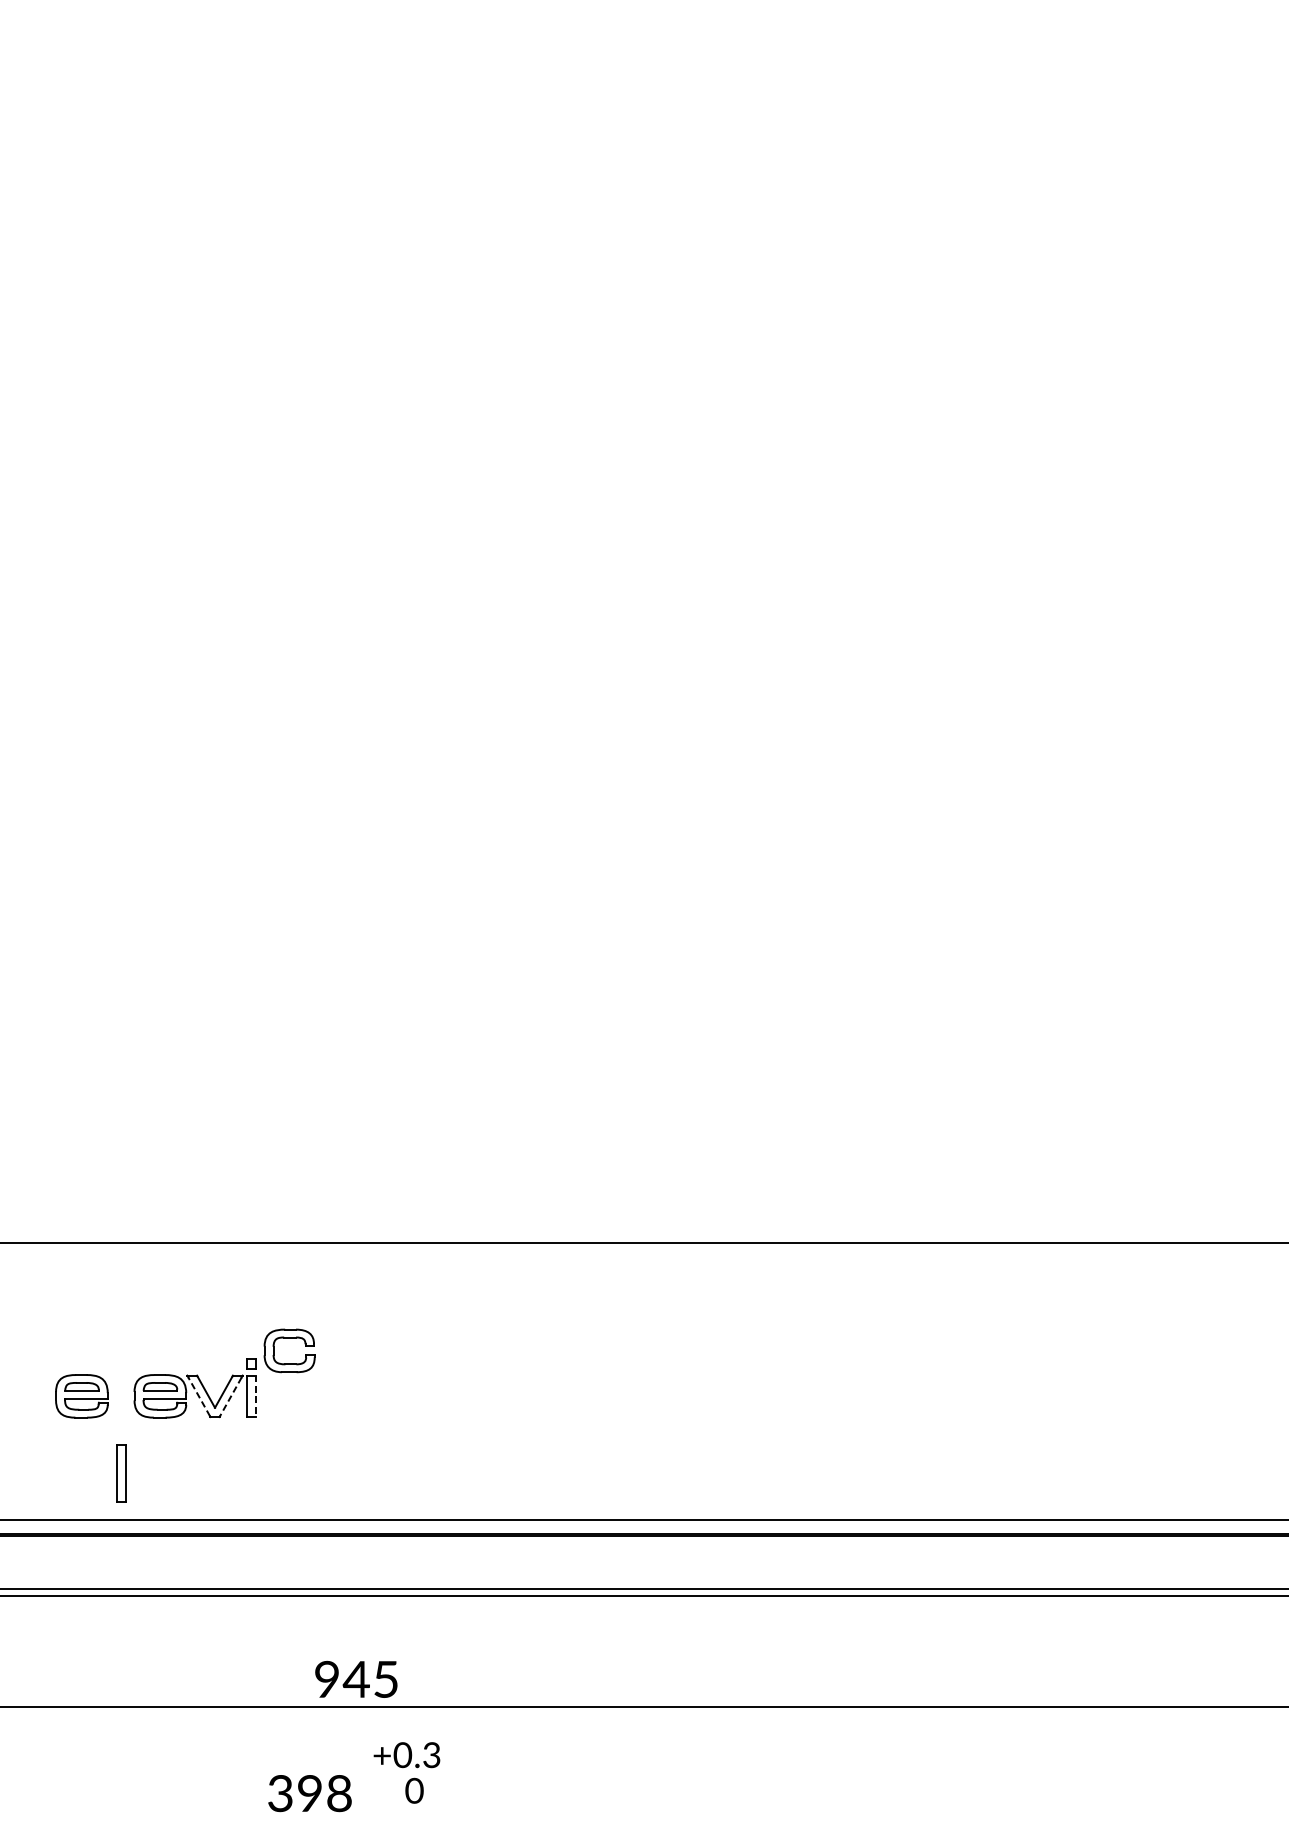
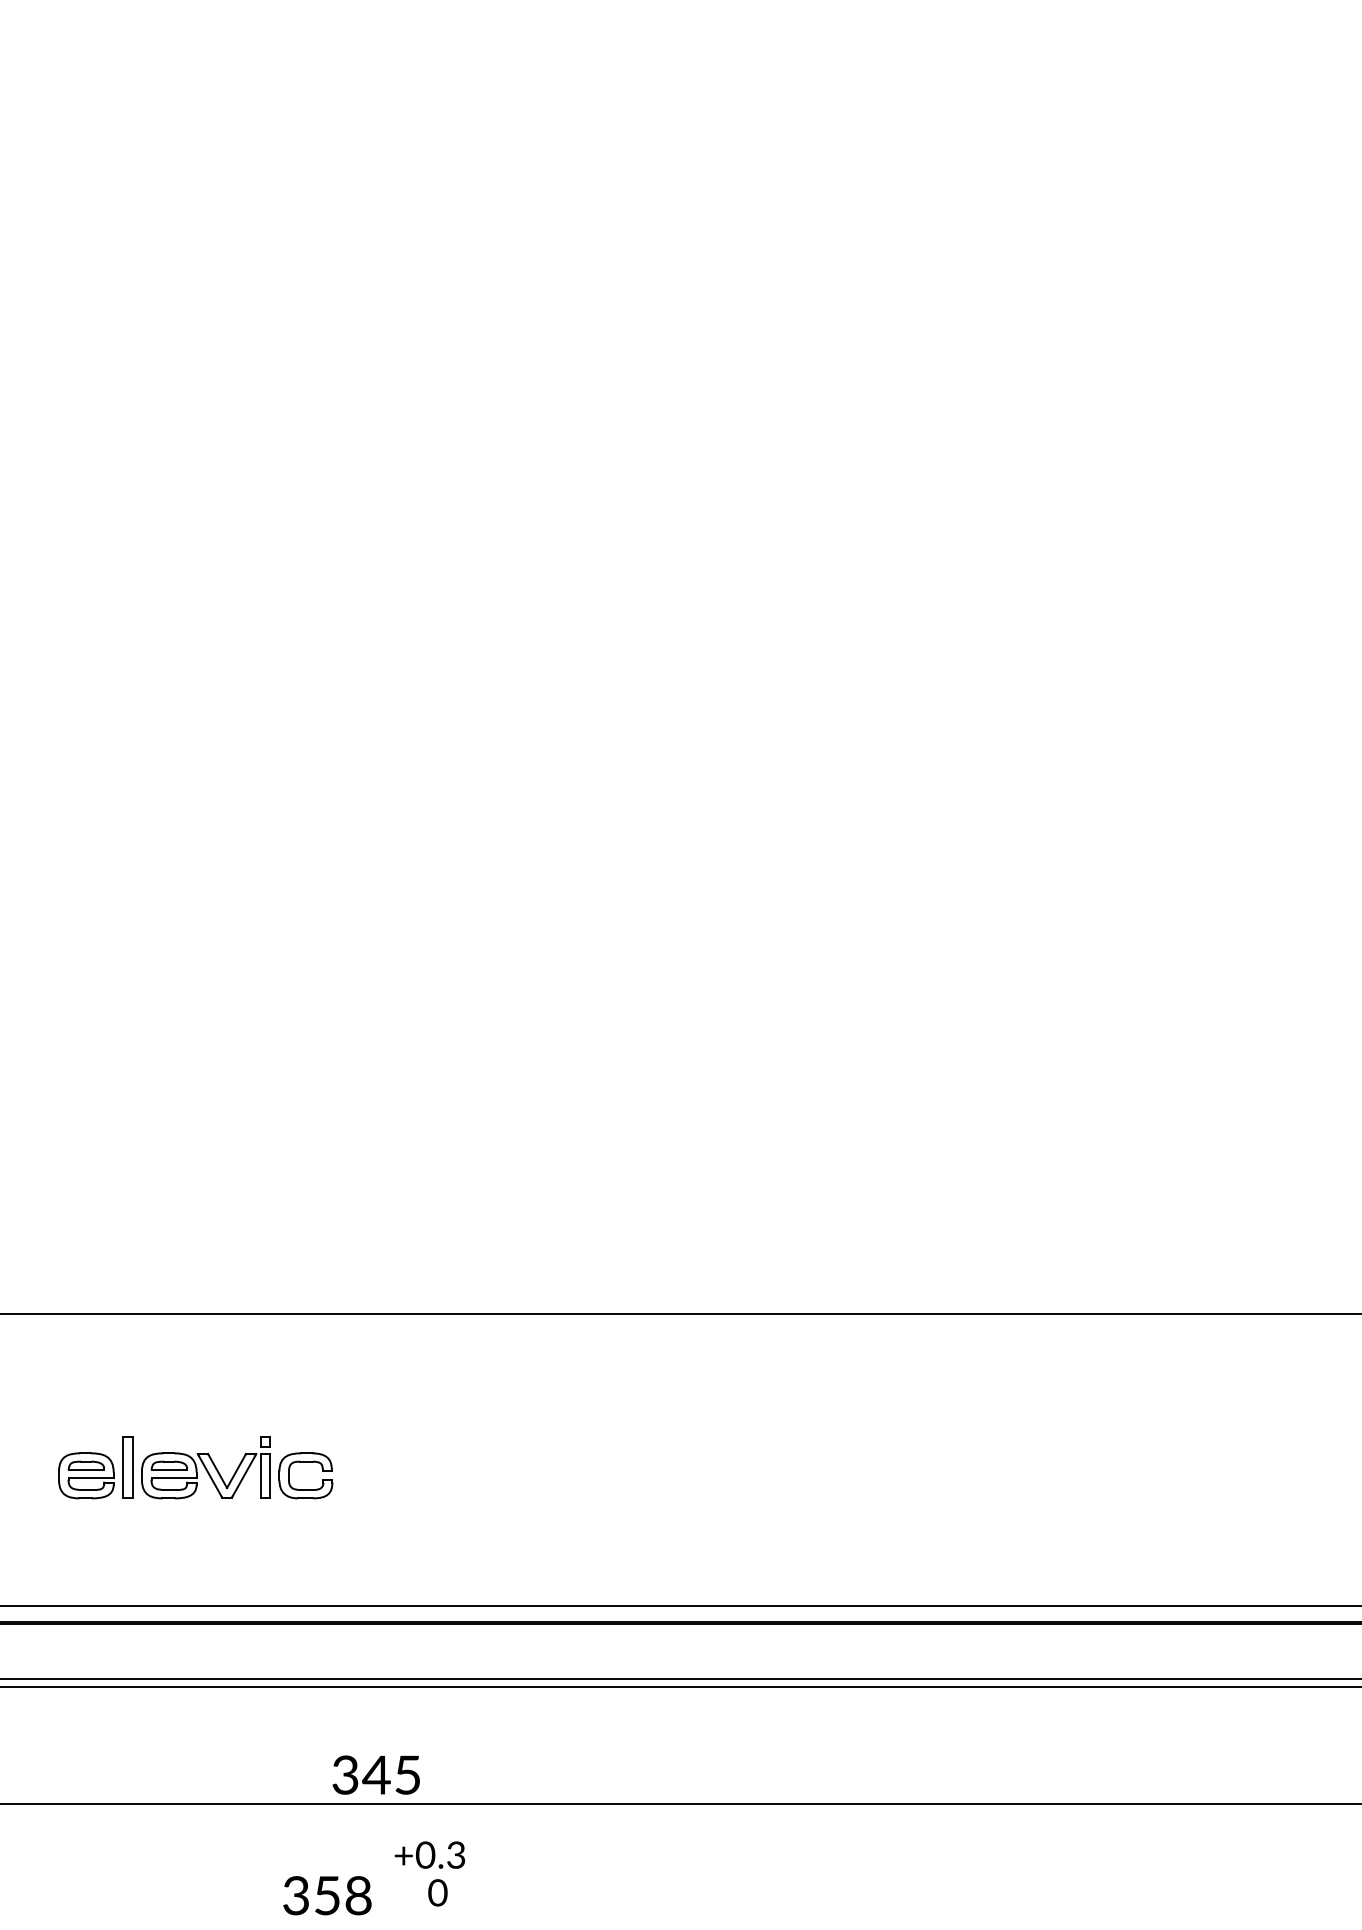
part: (289, 1338) -> (305, 1462), moved
line: (256, 1395) -> (270, 1475), dashed -> solid
line: (199, 1396) -> (210, 1476), dashed -> solid
line: (230, 1396) -> (243, 1476), dashed -> solid
part: (120, 1473) -> (127, 1467), moved
text: (327, 1678) -> (345, 1774), 945 -> 345
text: (309, 1793) -> (326, 1895), 398 -> 358

